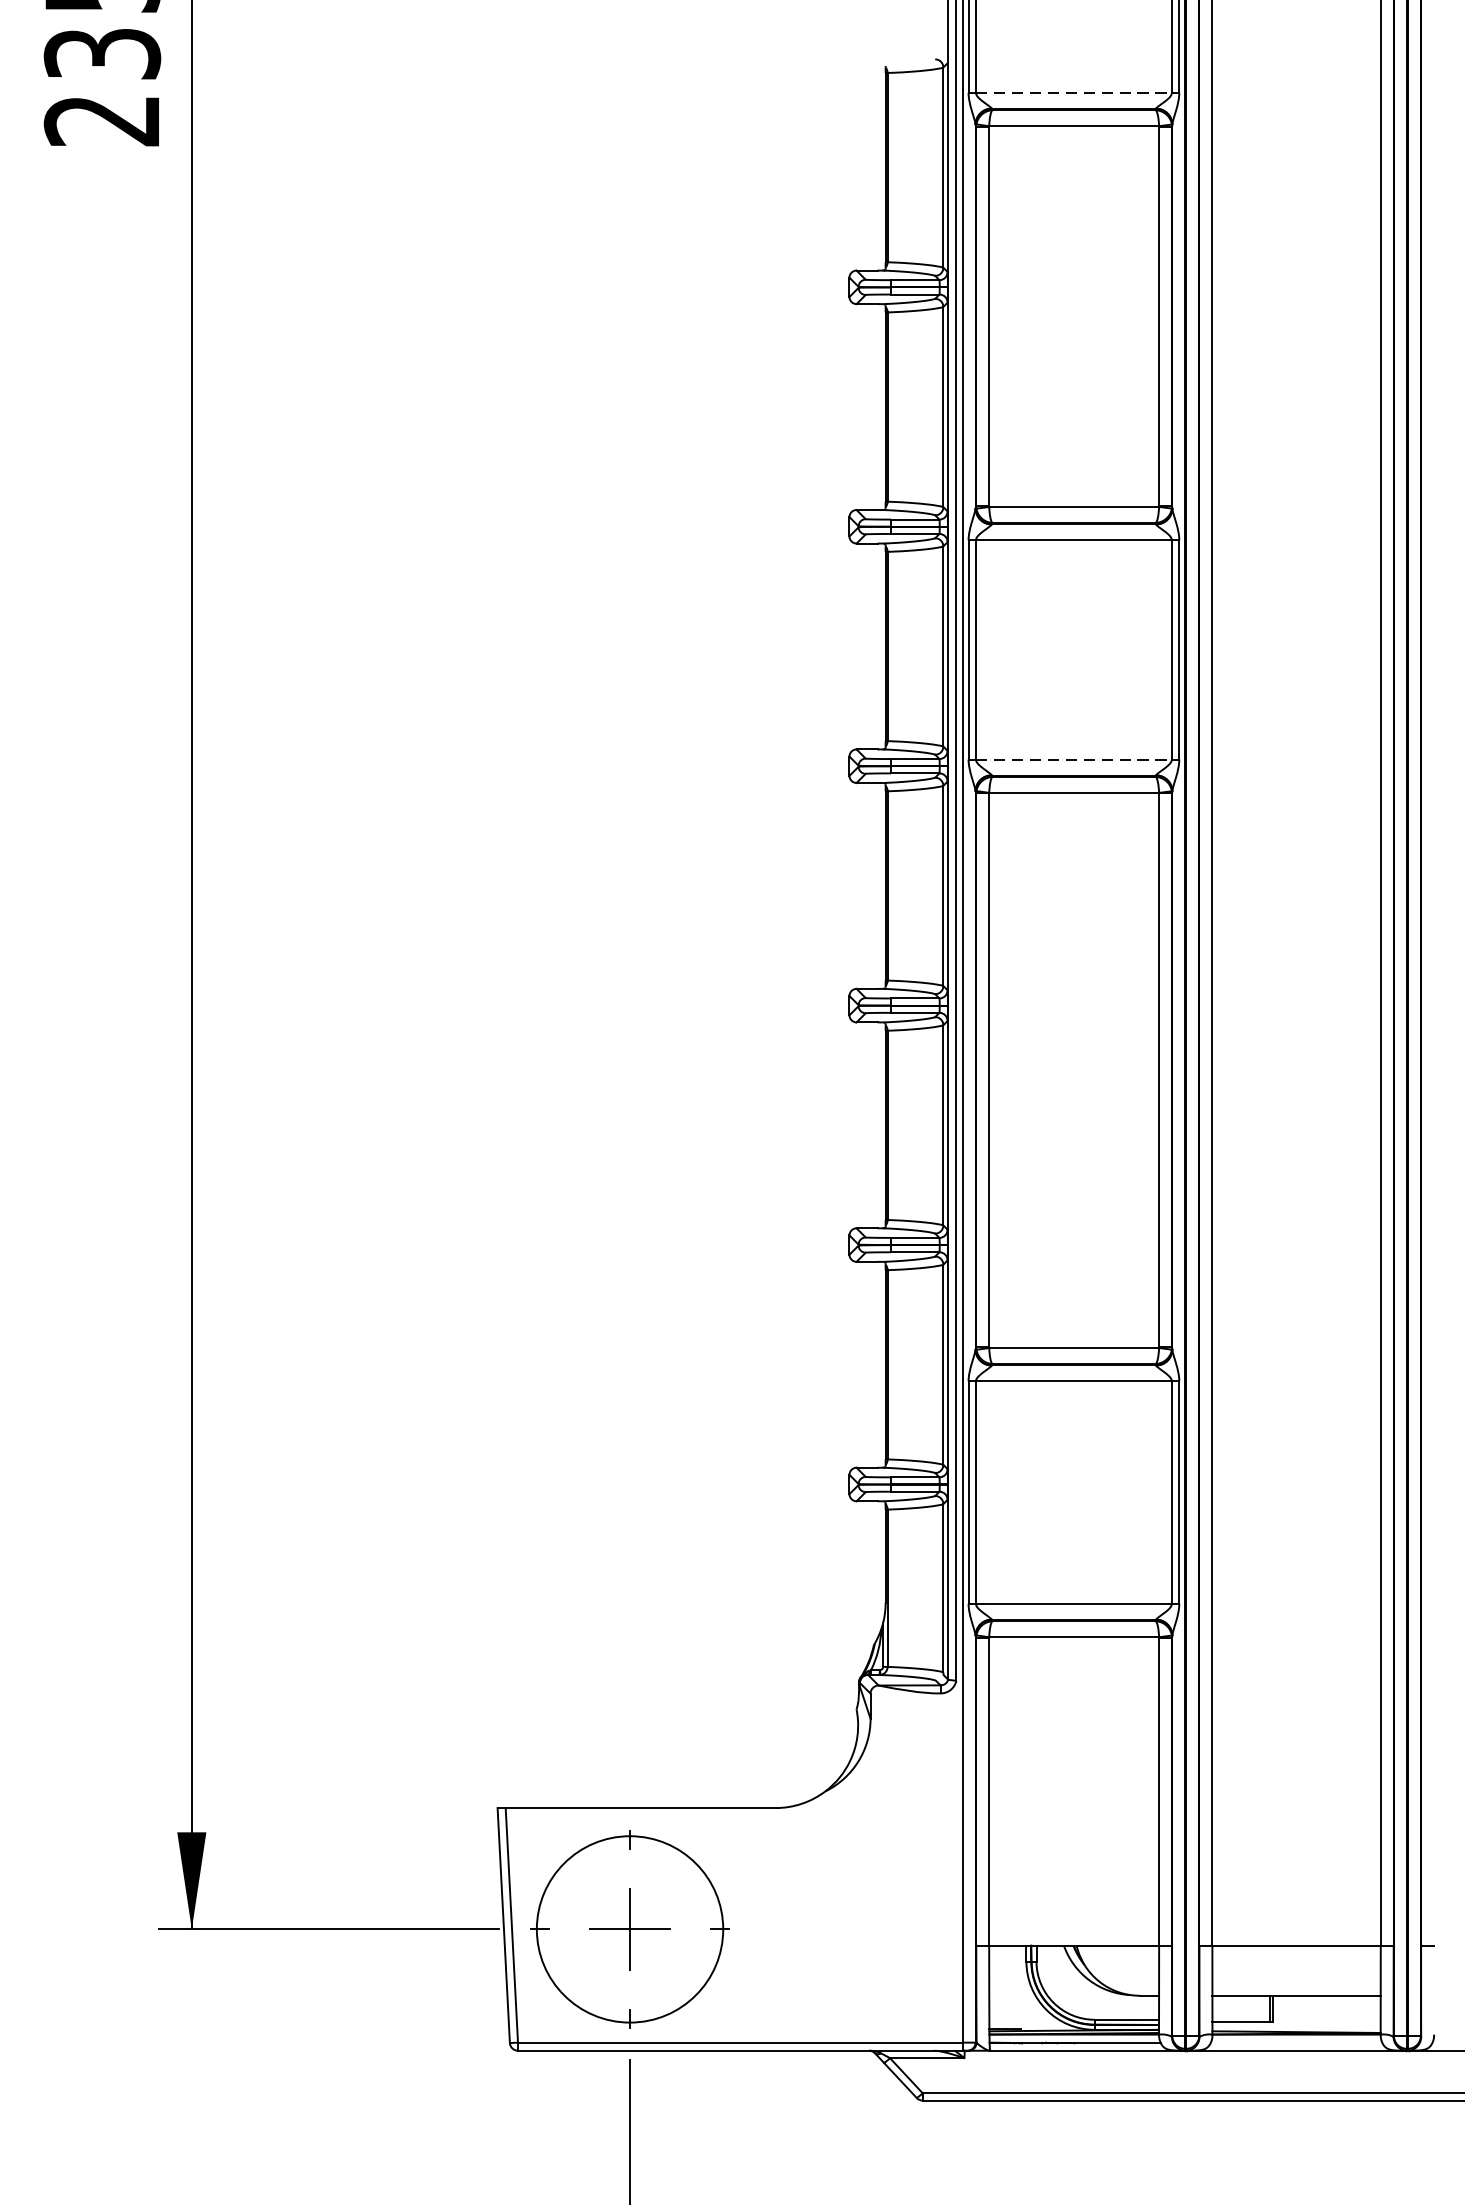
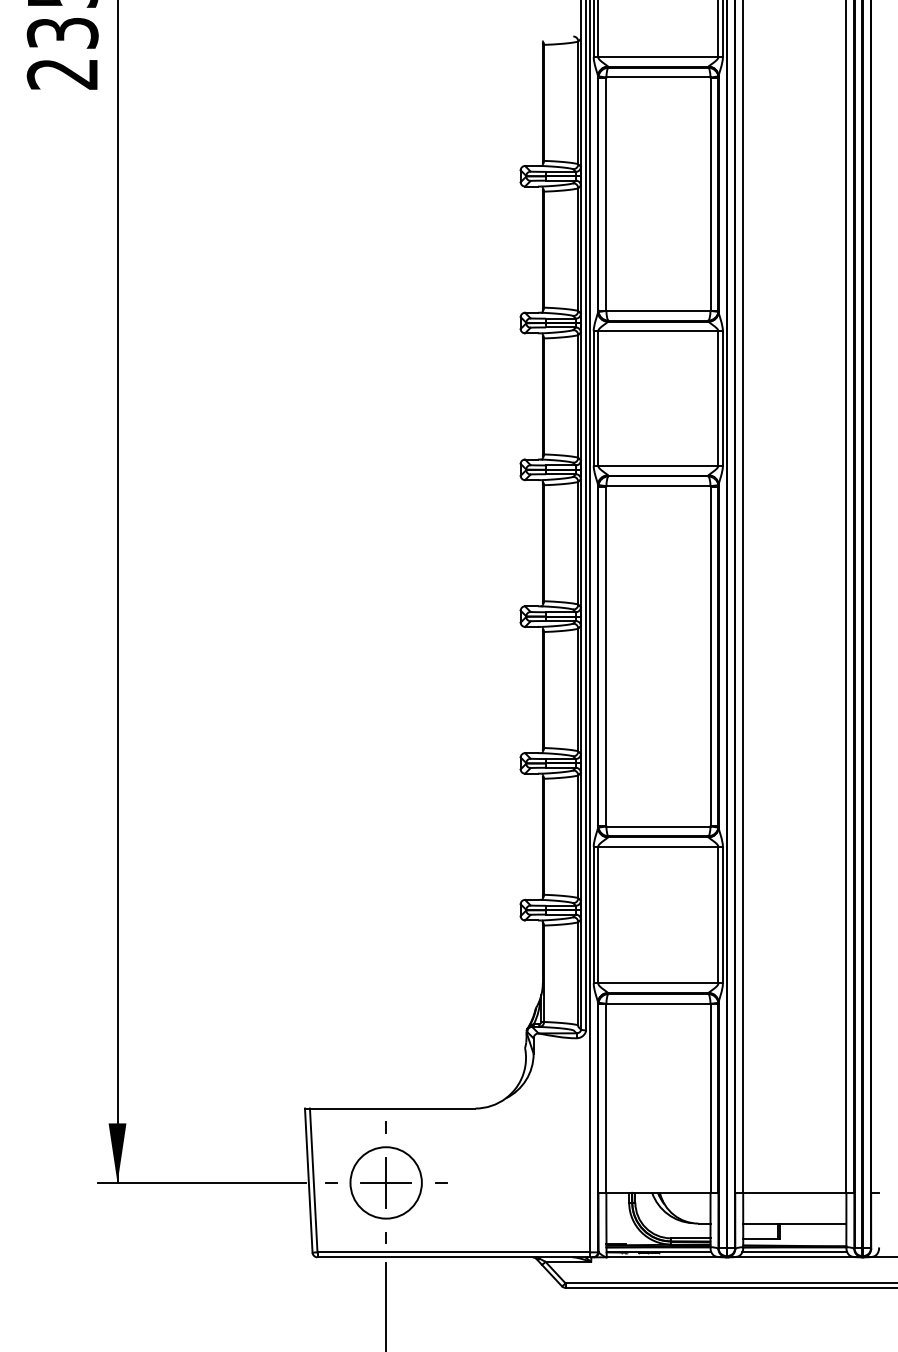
line: (1074, 93) -> (658, 57), dashed -> solid
line: (1074, 759) -> (658, 465), dashed -> solid
circle: (628, 1928) -> (385, 1182), size x0.62
line: (1296, 2042) -> (794, 1252), added

